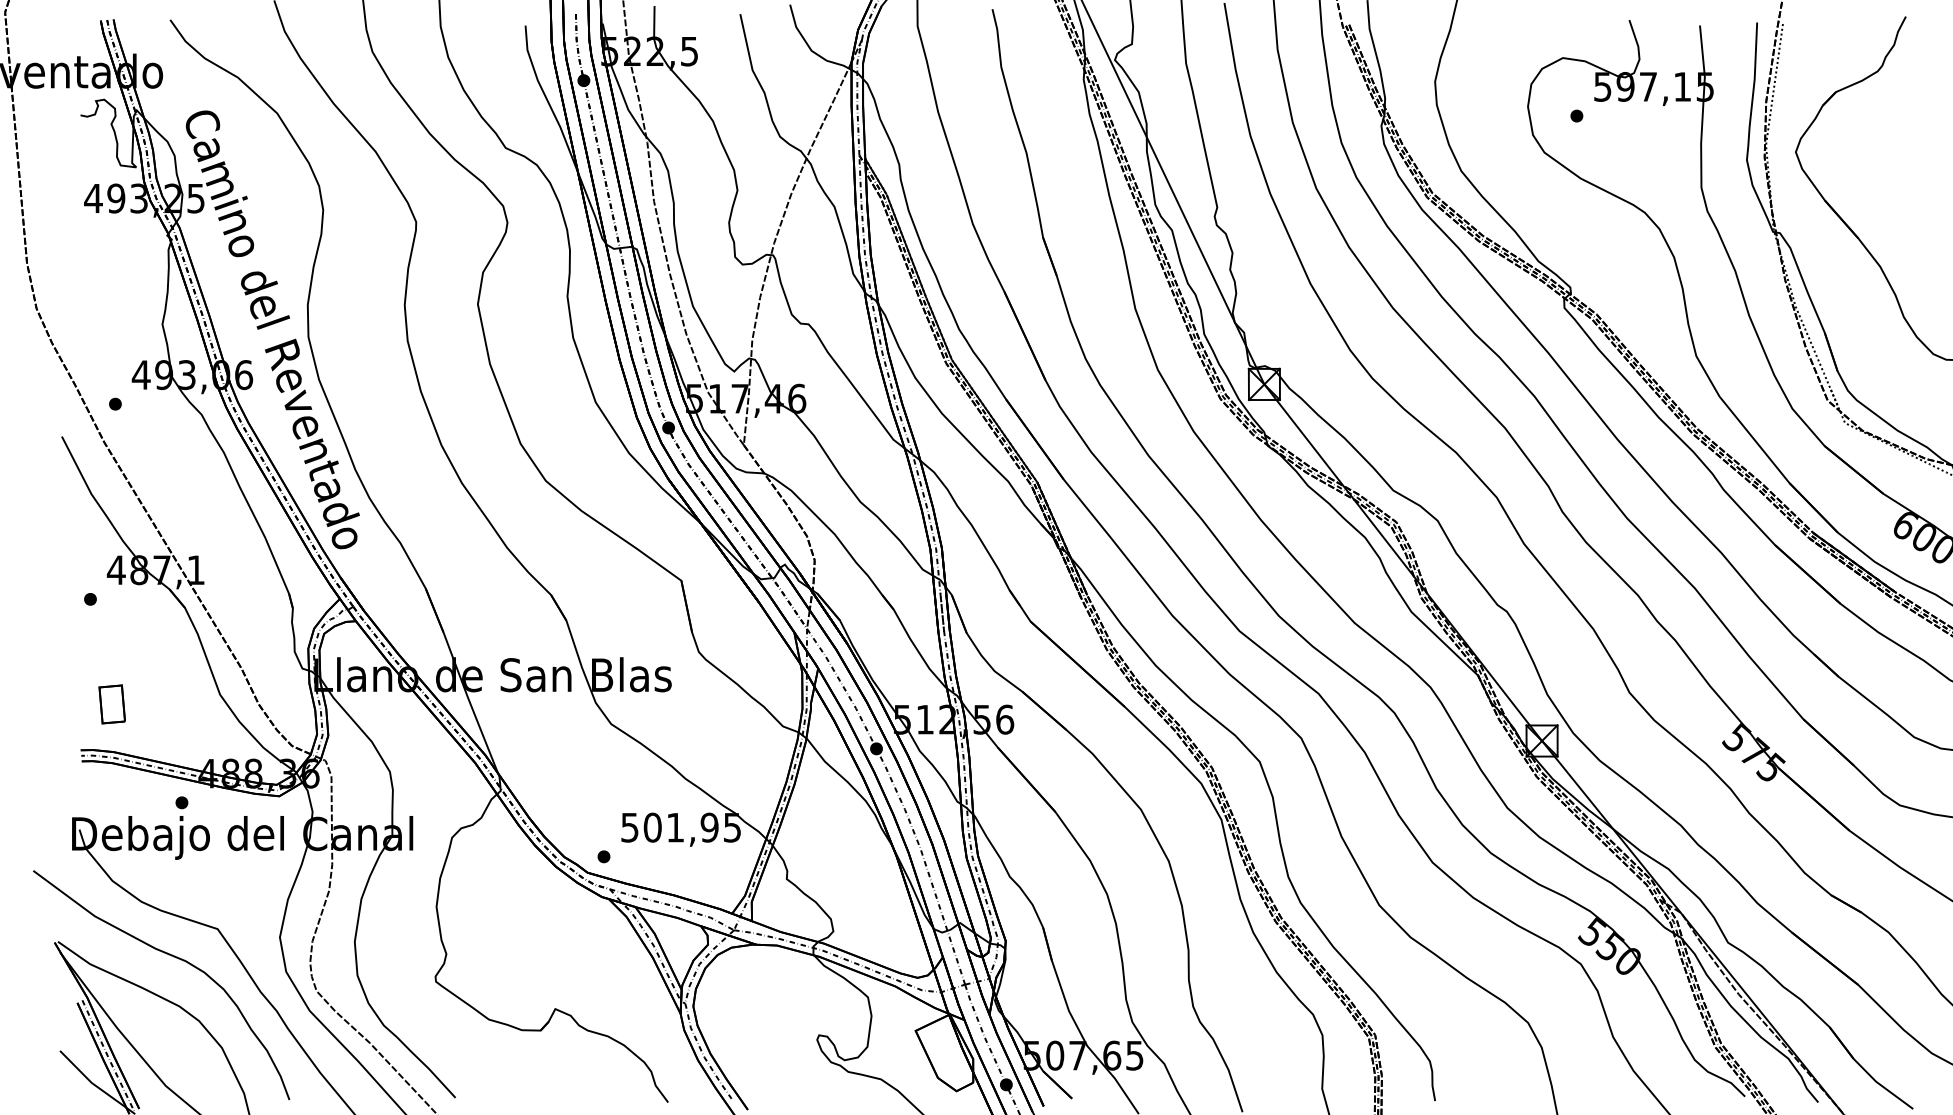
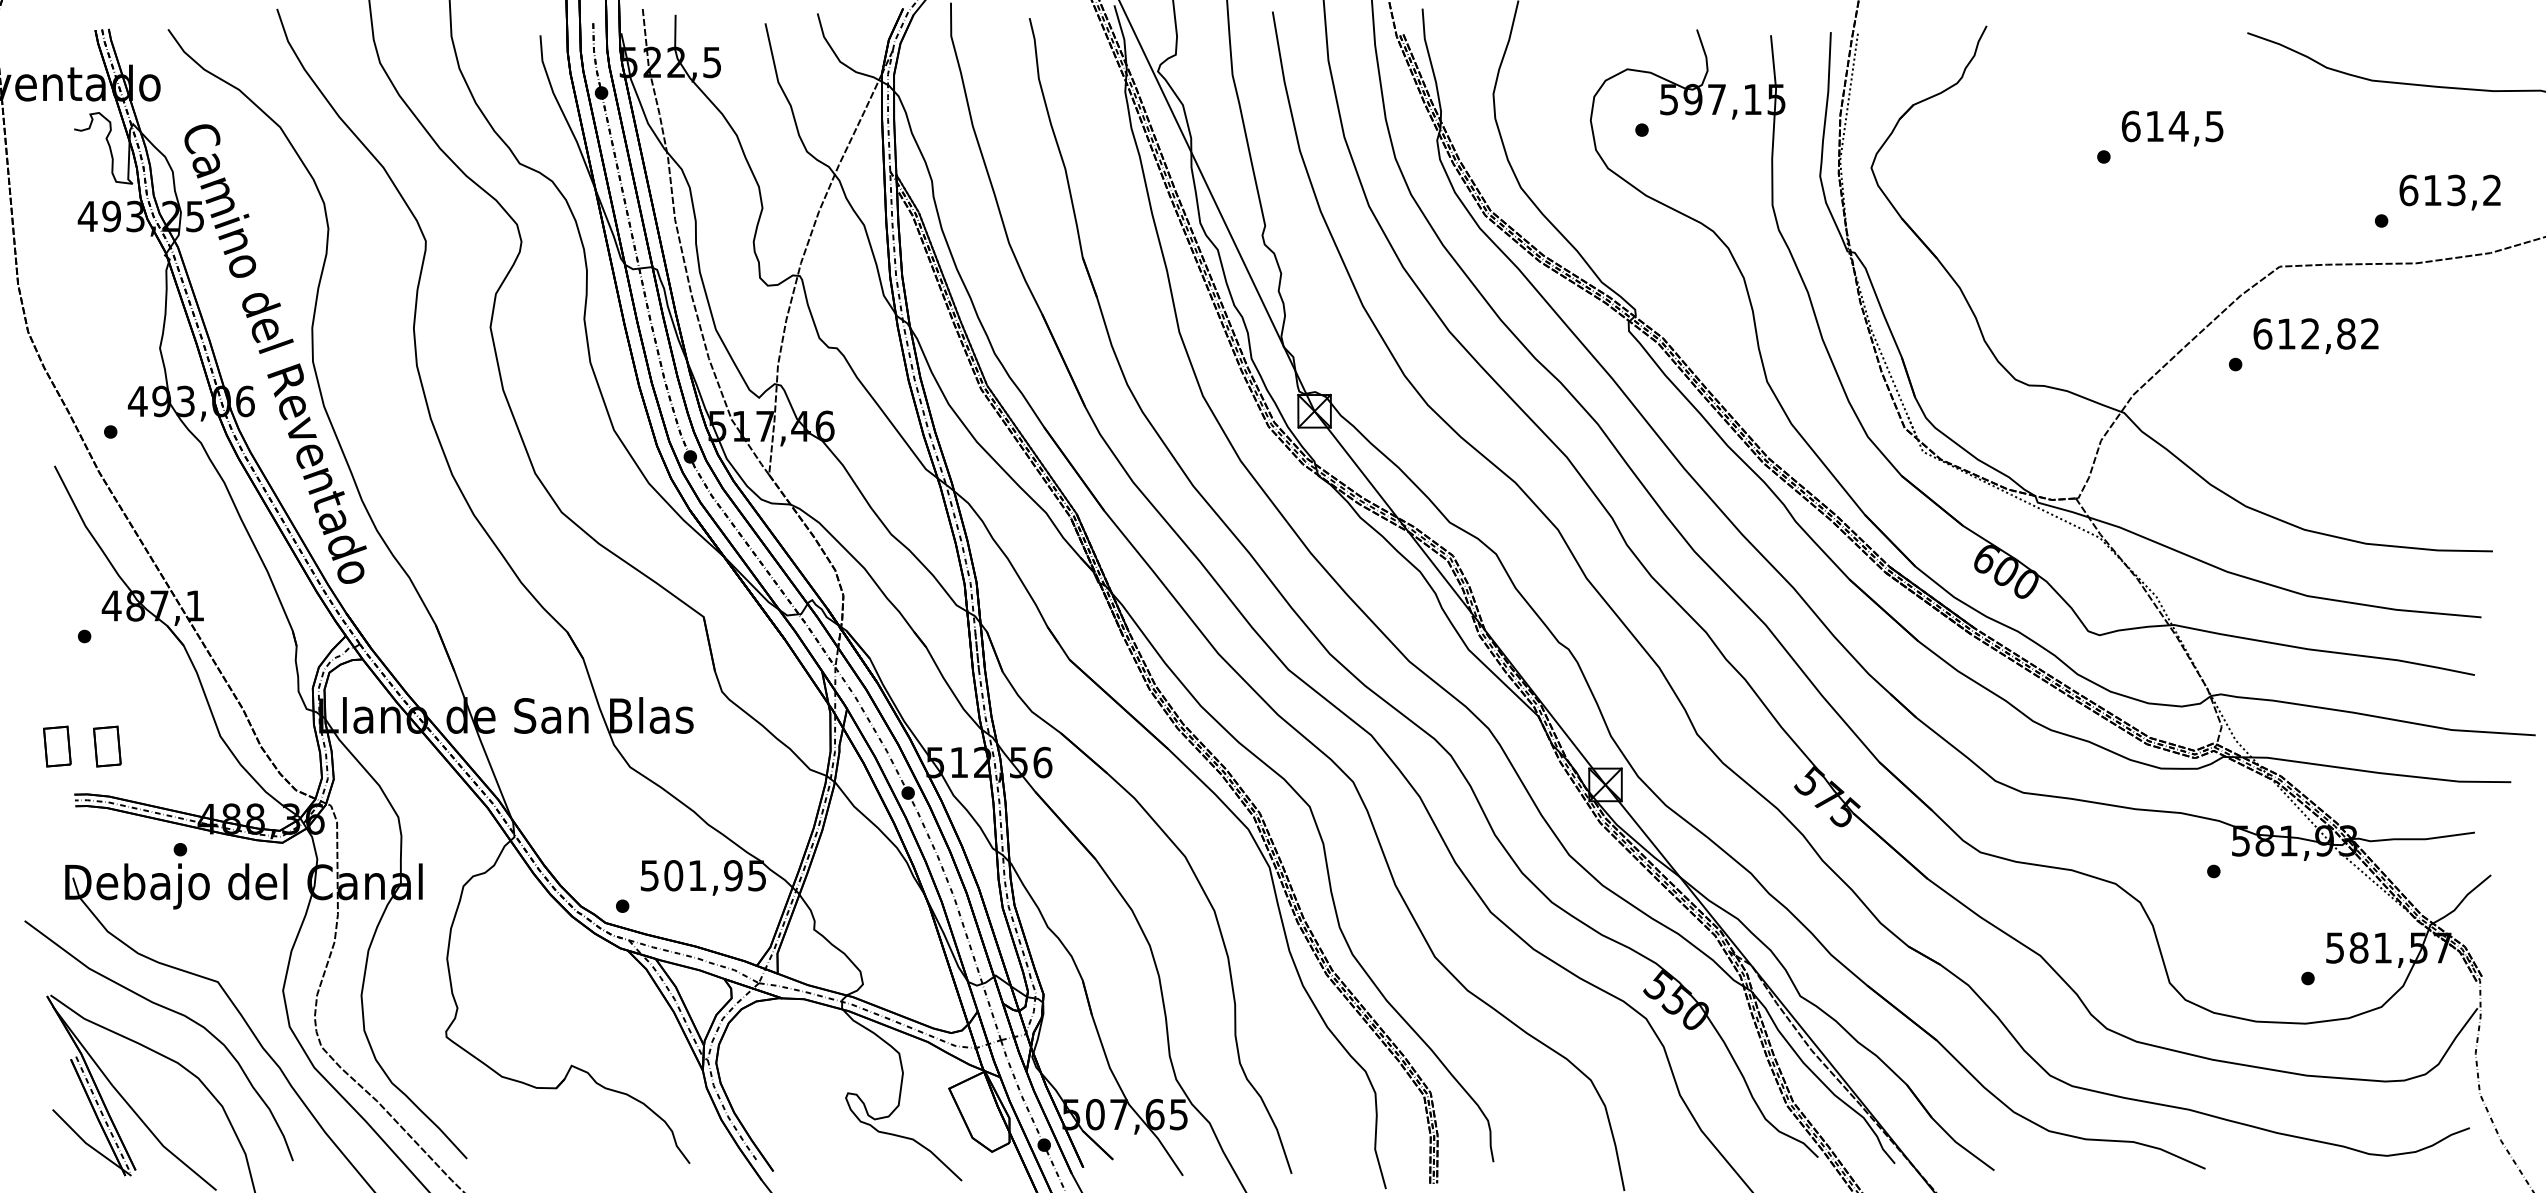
part: (64, 704) -> (57, 746), added

